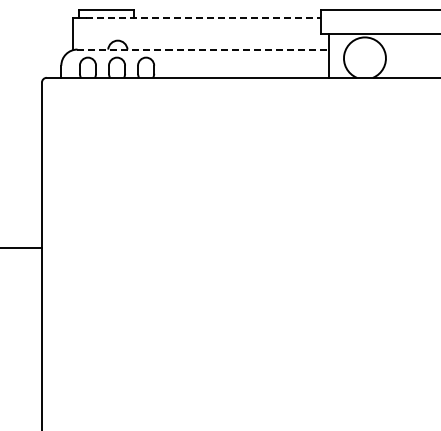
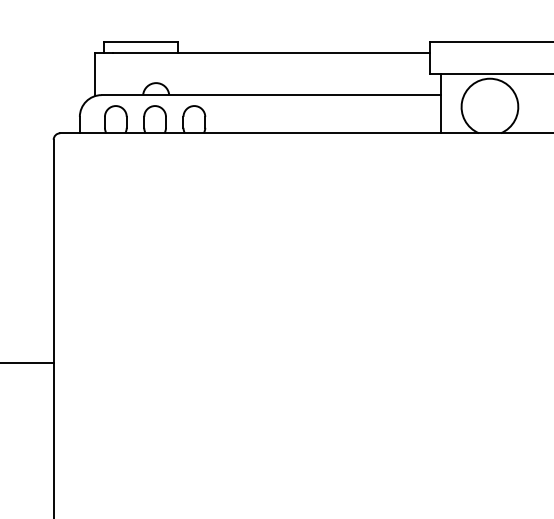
line: (203, 18) -> (271, 53), dashed -> solid
line: (203, 49) -> (271, 95), dashed -> solid

